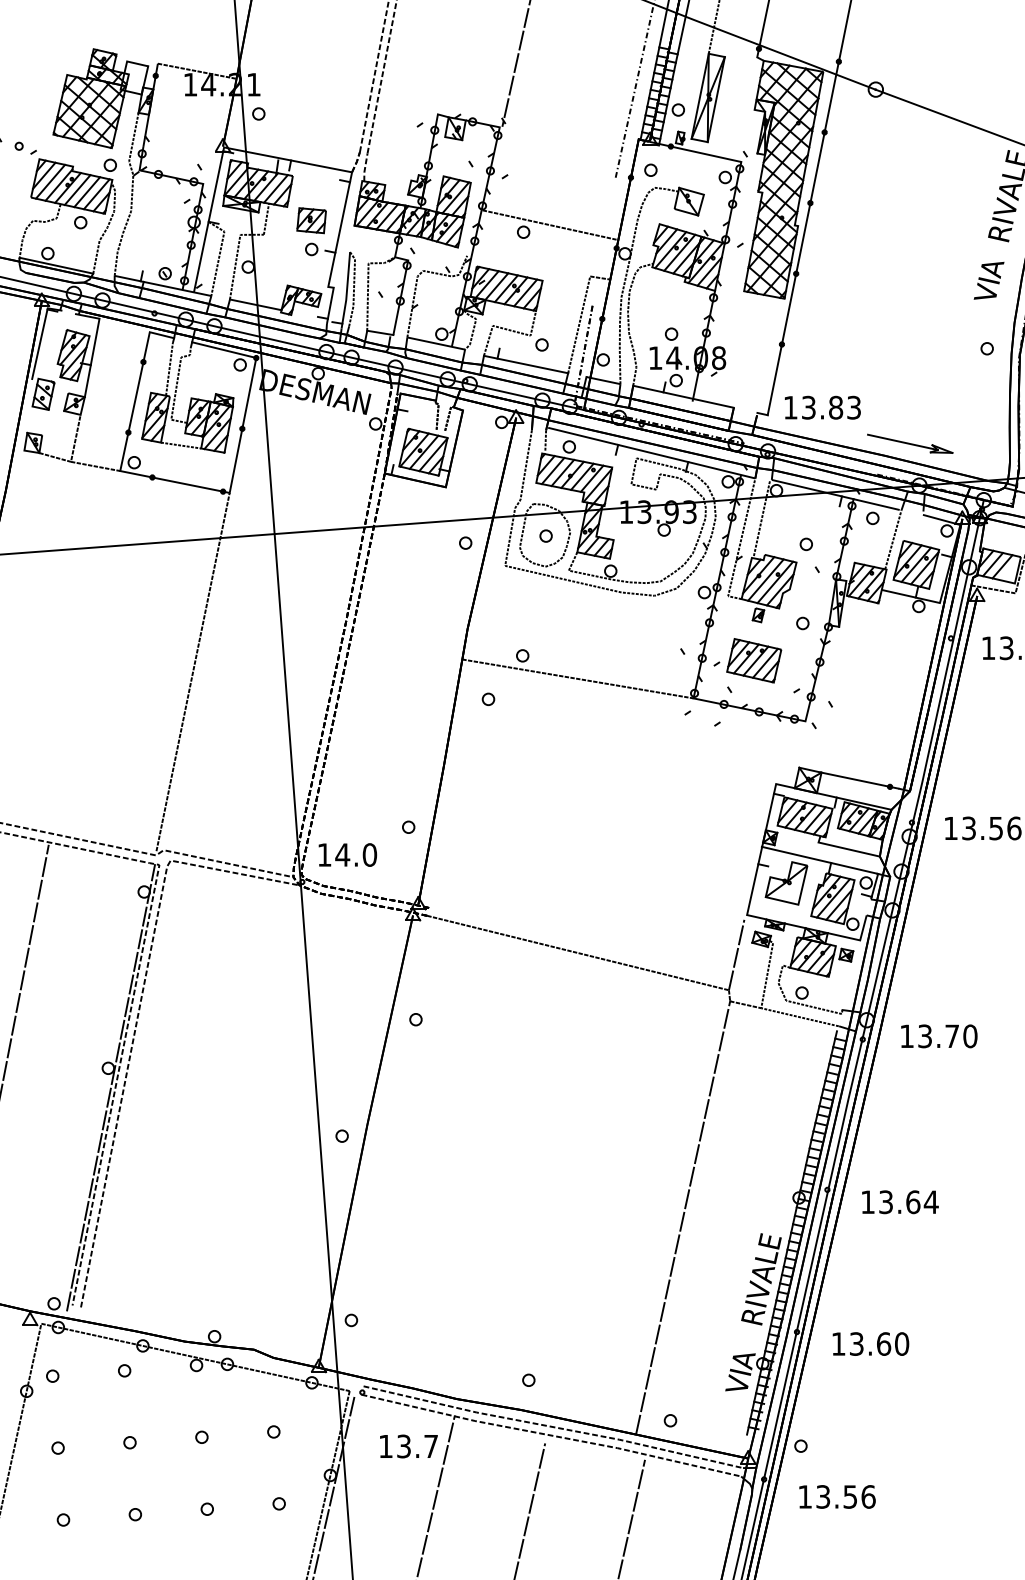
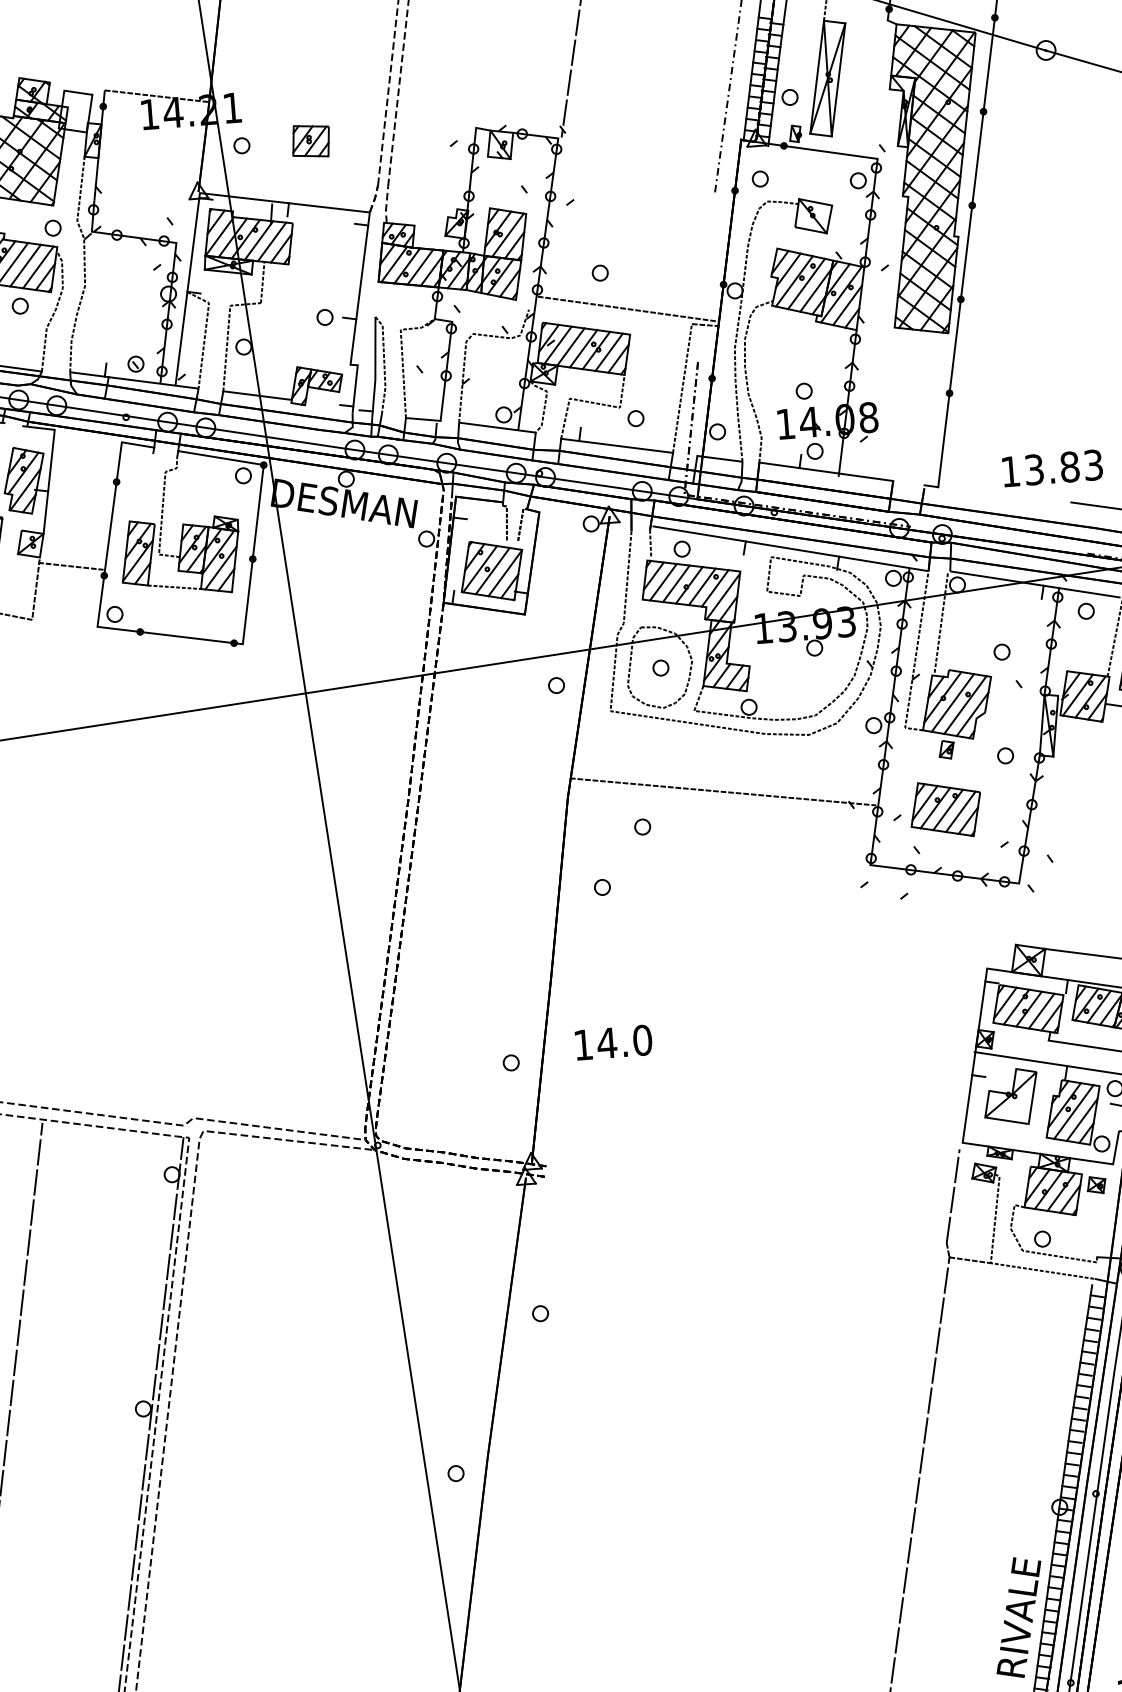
part: (311, 220) -> (310, 141), moved
line: (550, 225) -> (627, 309), moved
line: (169, 369) -> (151, 489), removed
text: (822, 407) -> (1052, 468), moved
line: (95, 466) -> (70, 566), moved
line: (192, 671) -> (212, 881), removed
line: (577, 678) -> (722, 791), moved
text: (347, 854) -> (613, 1041), moved
line: (577, 952) -> (744, 1209), removed

